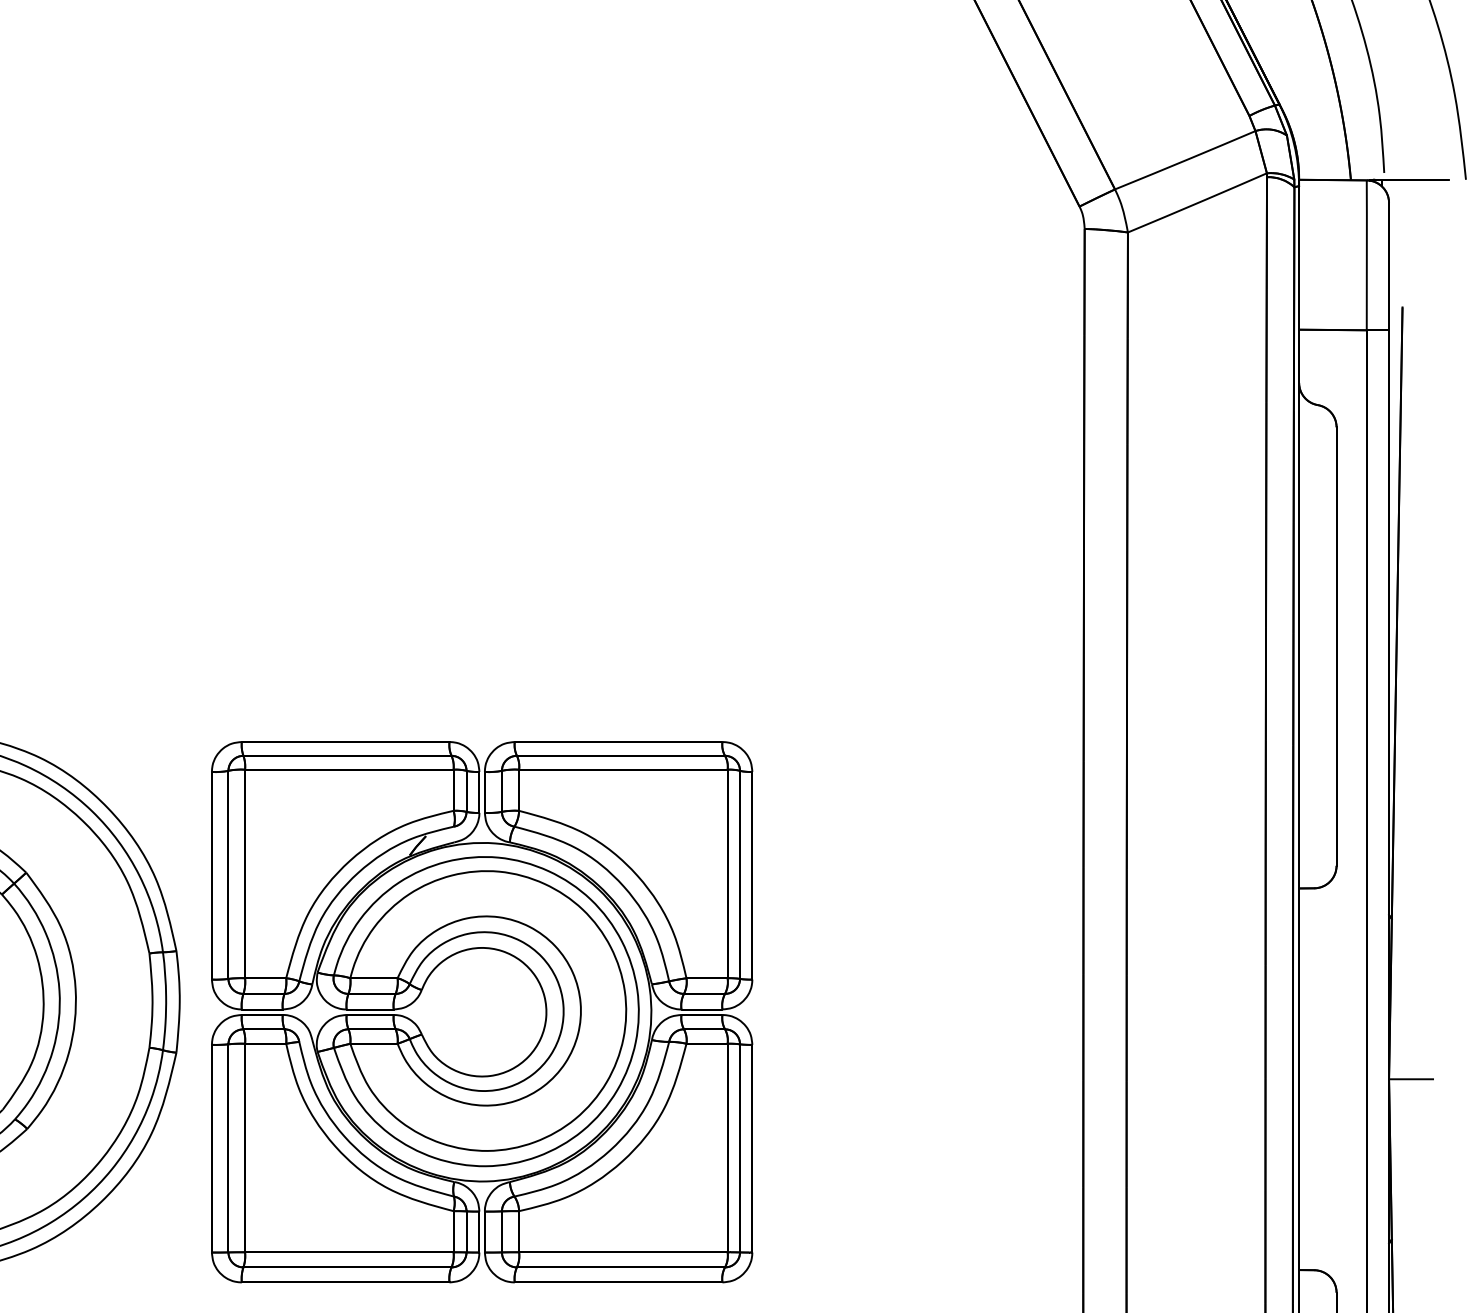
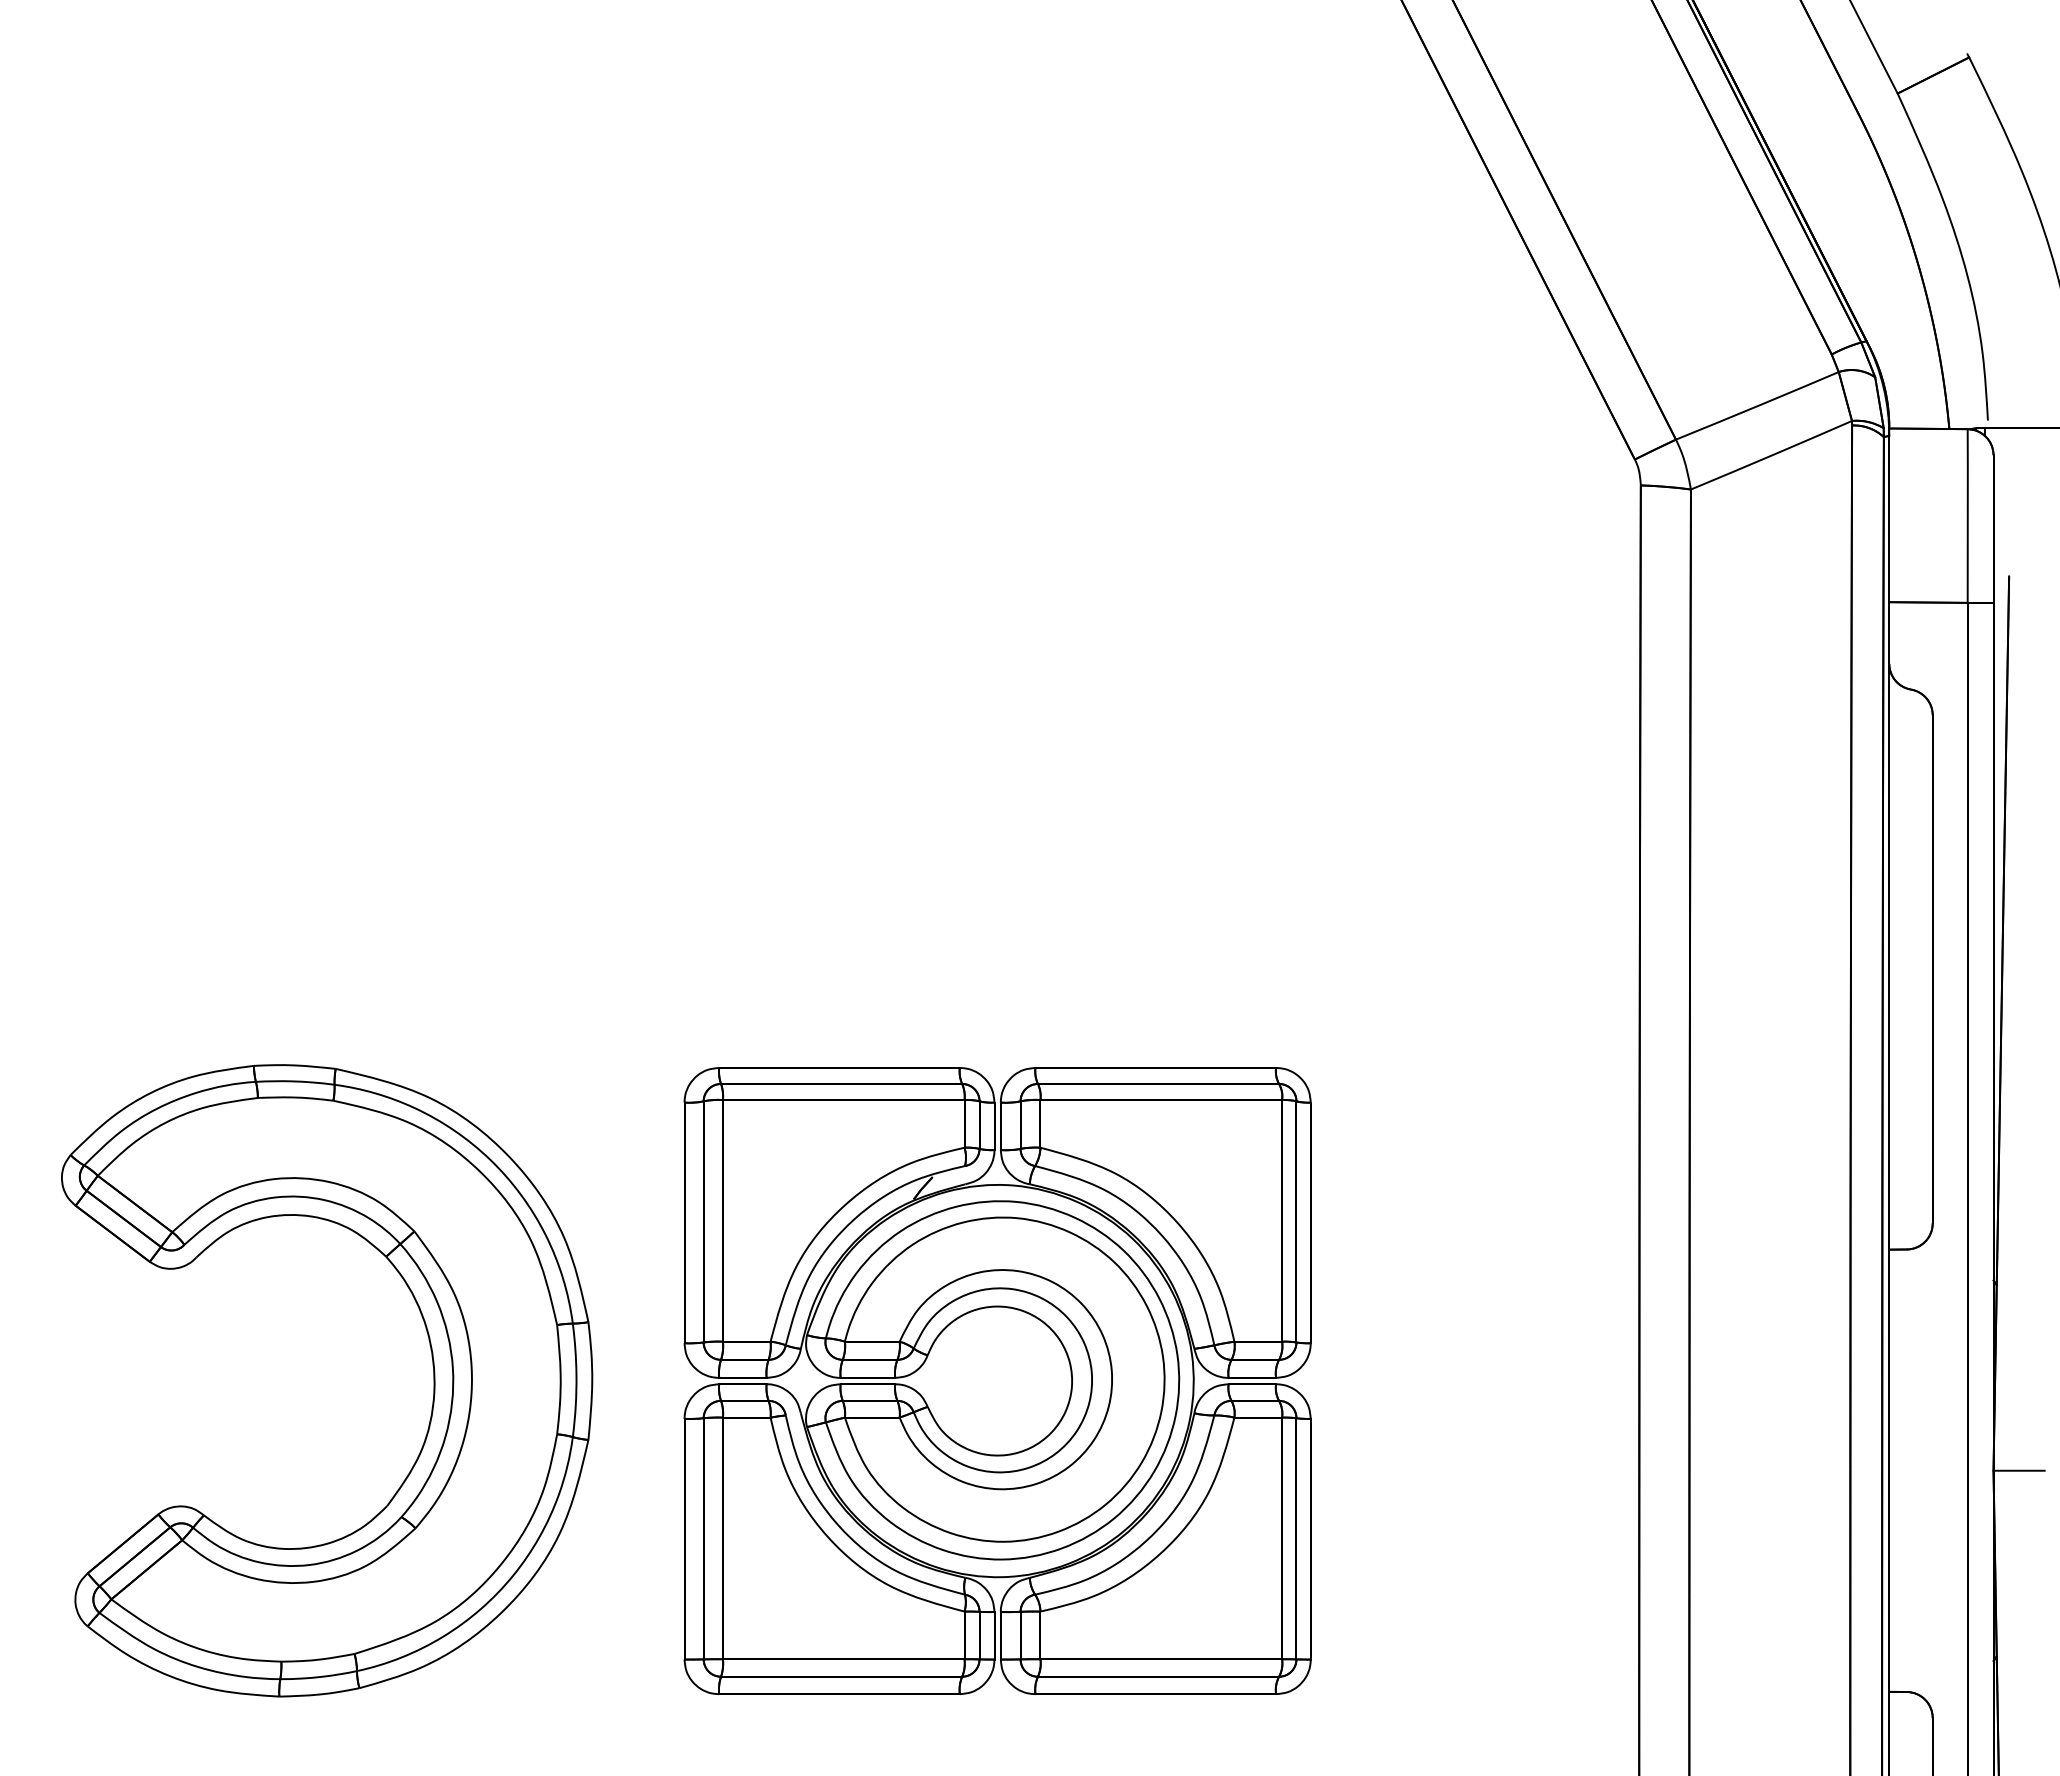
part: (469, 950) -> (982, 1309), moved

